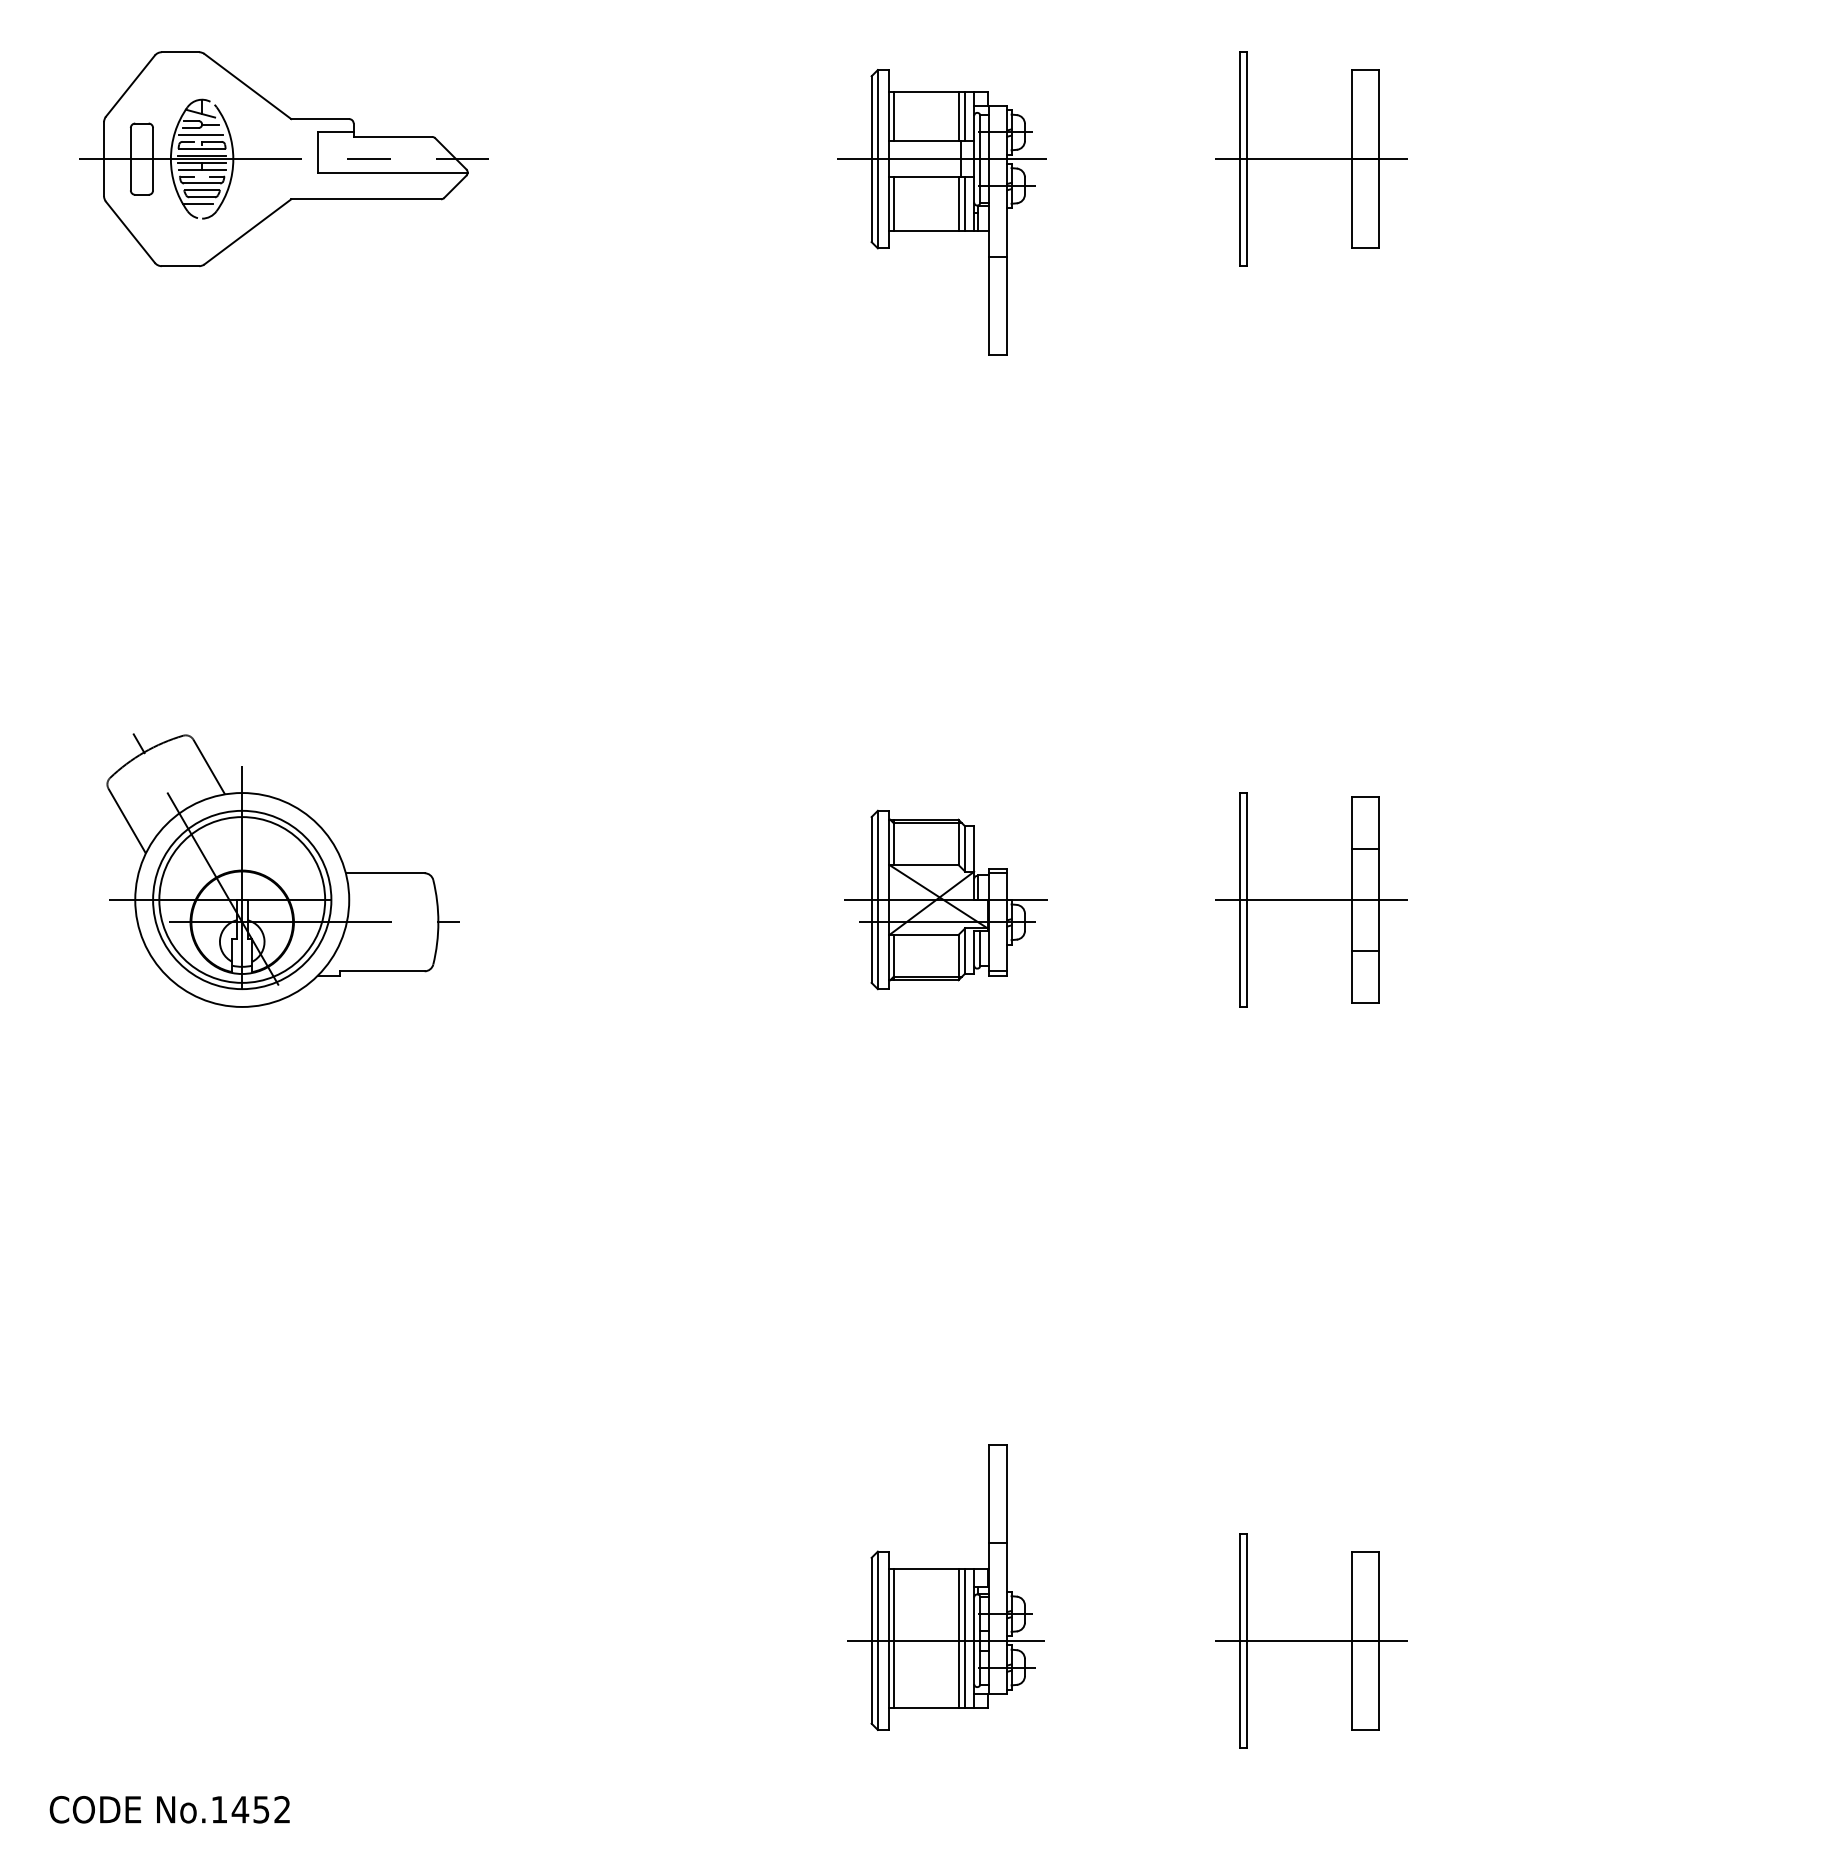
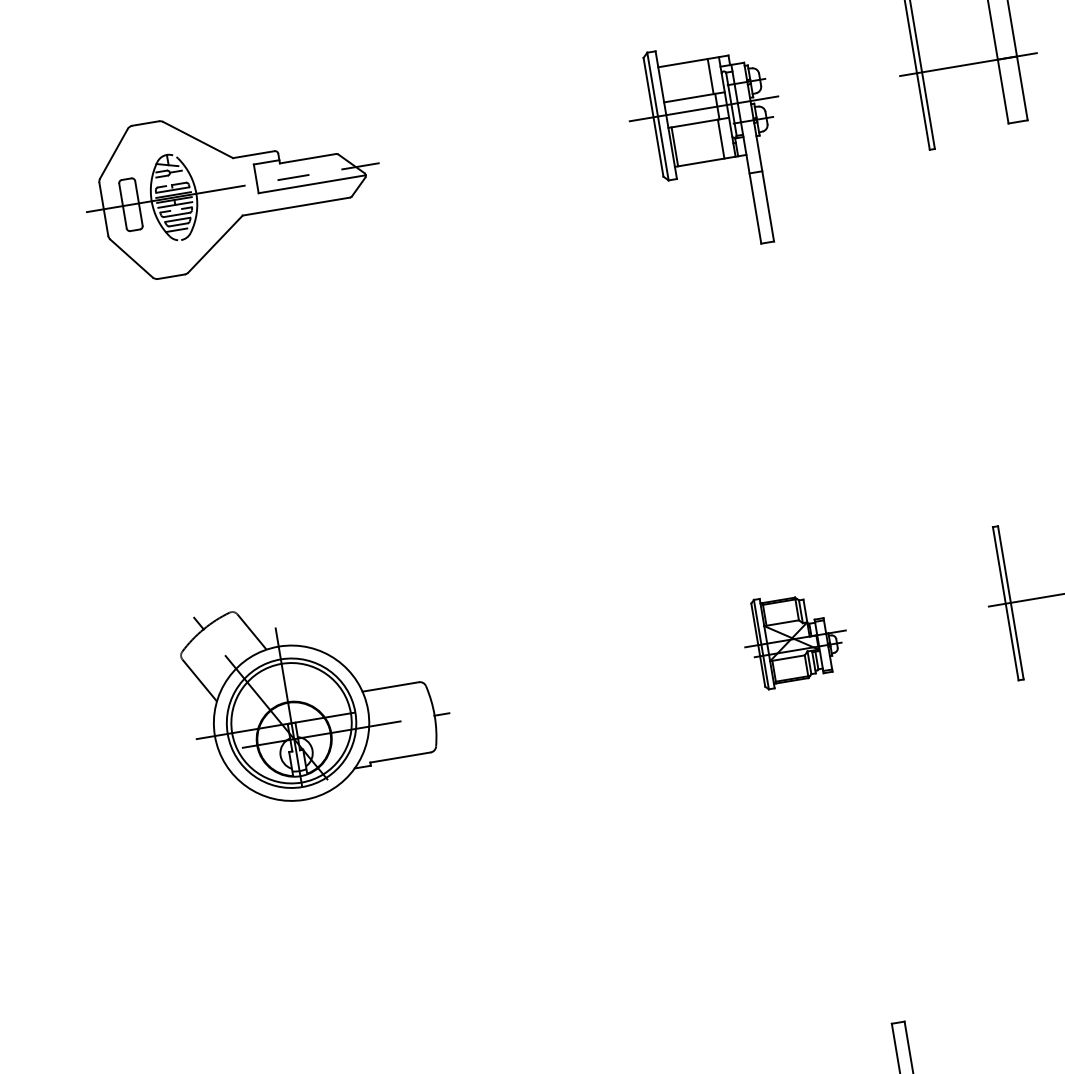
line: (893, 116) -> (664, 84), removed
line: (965, 116) -> (715, 75), removed
line: (200, 134) -> (169, 180), removed
line: (965, 204) -> (726, 138), removed
part: (945, 899) -> (795, 638), size x0.7

